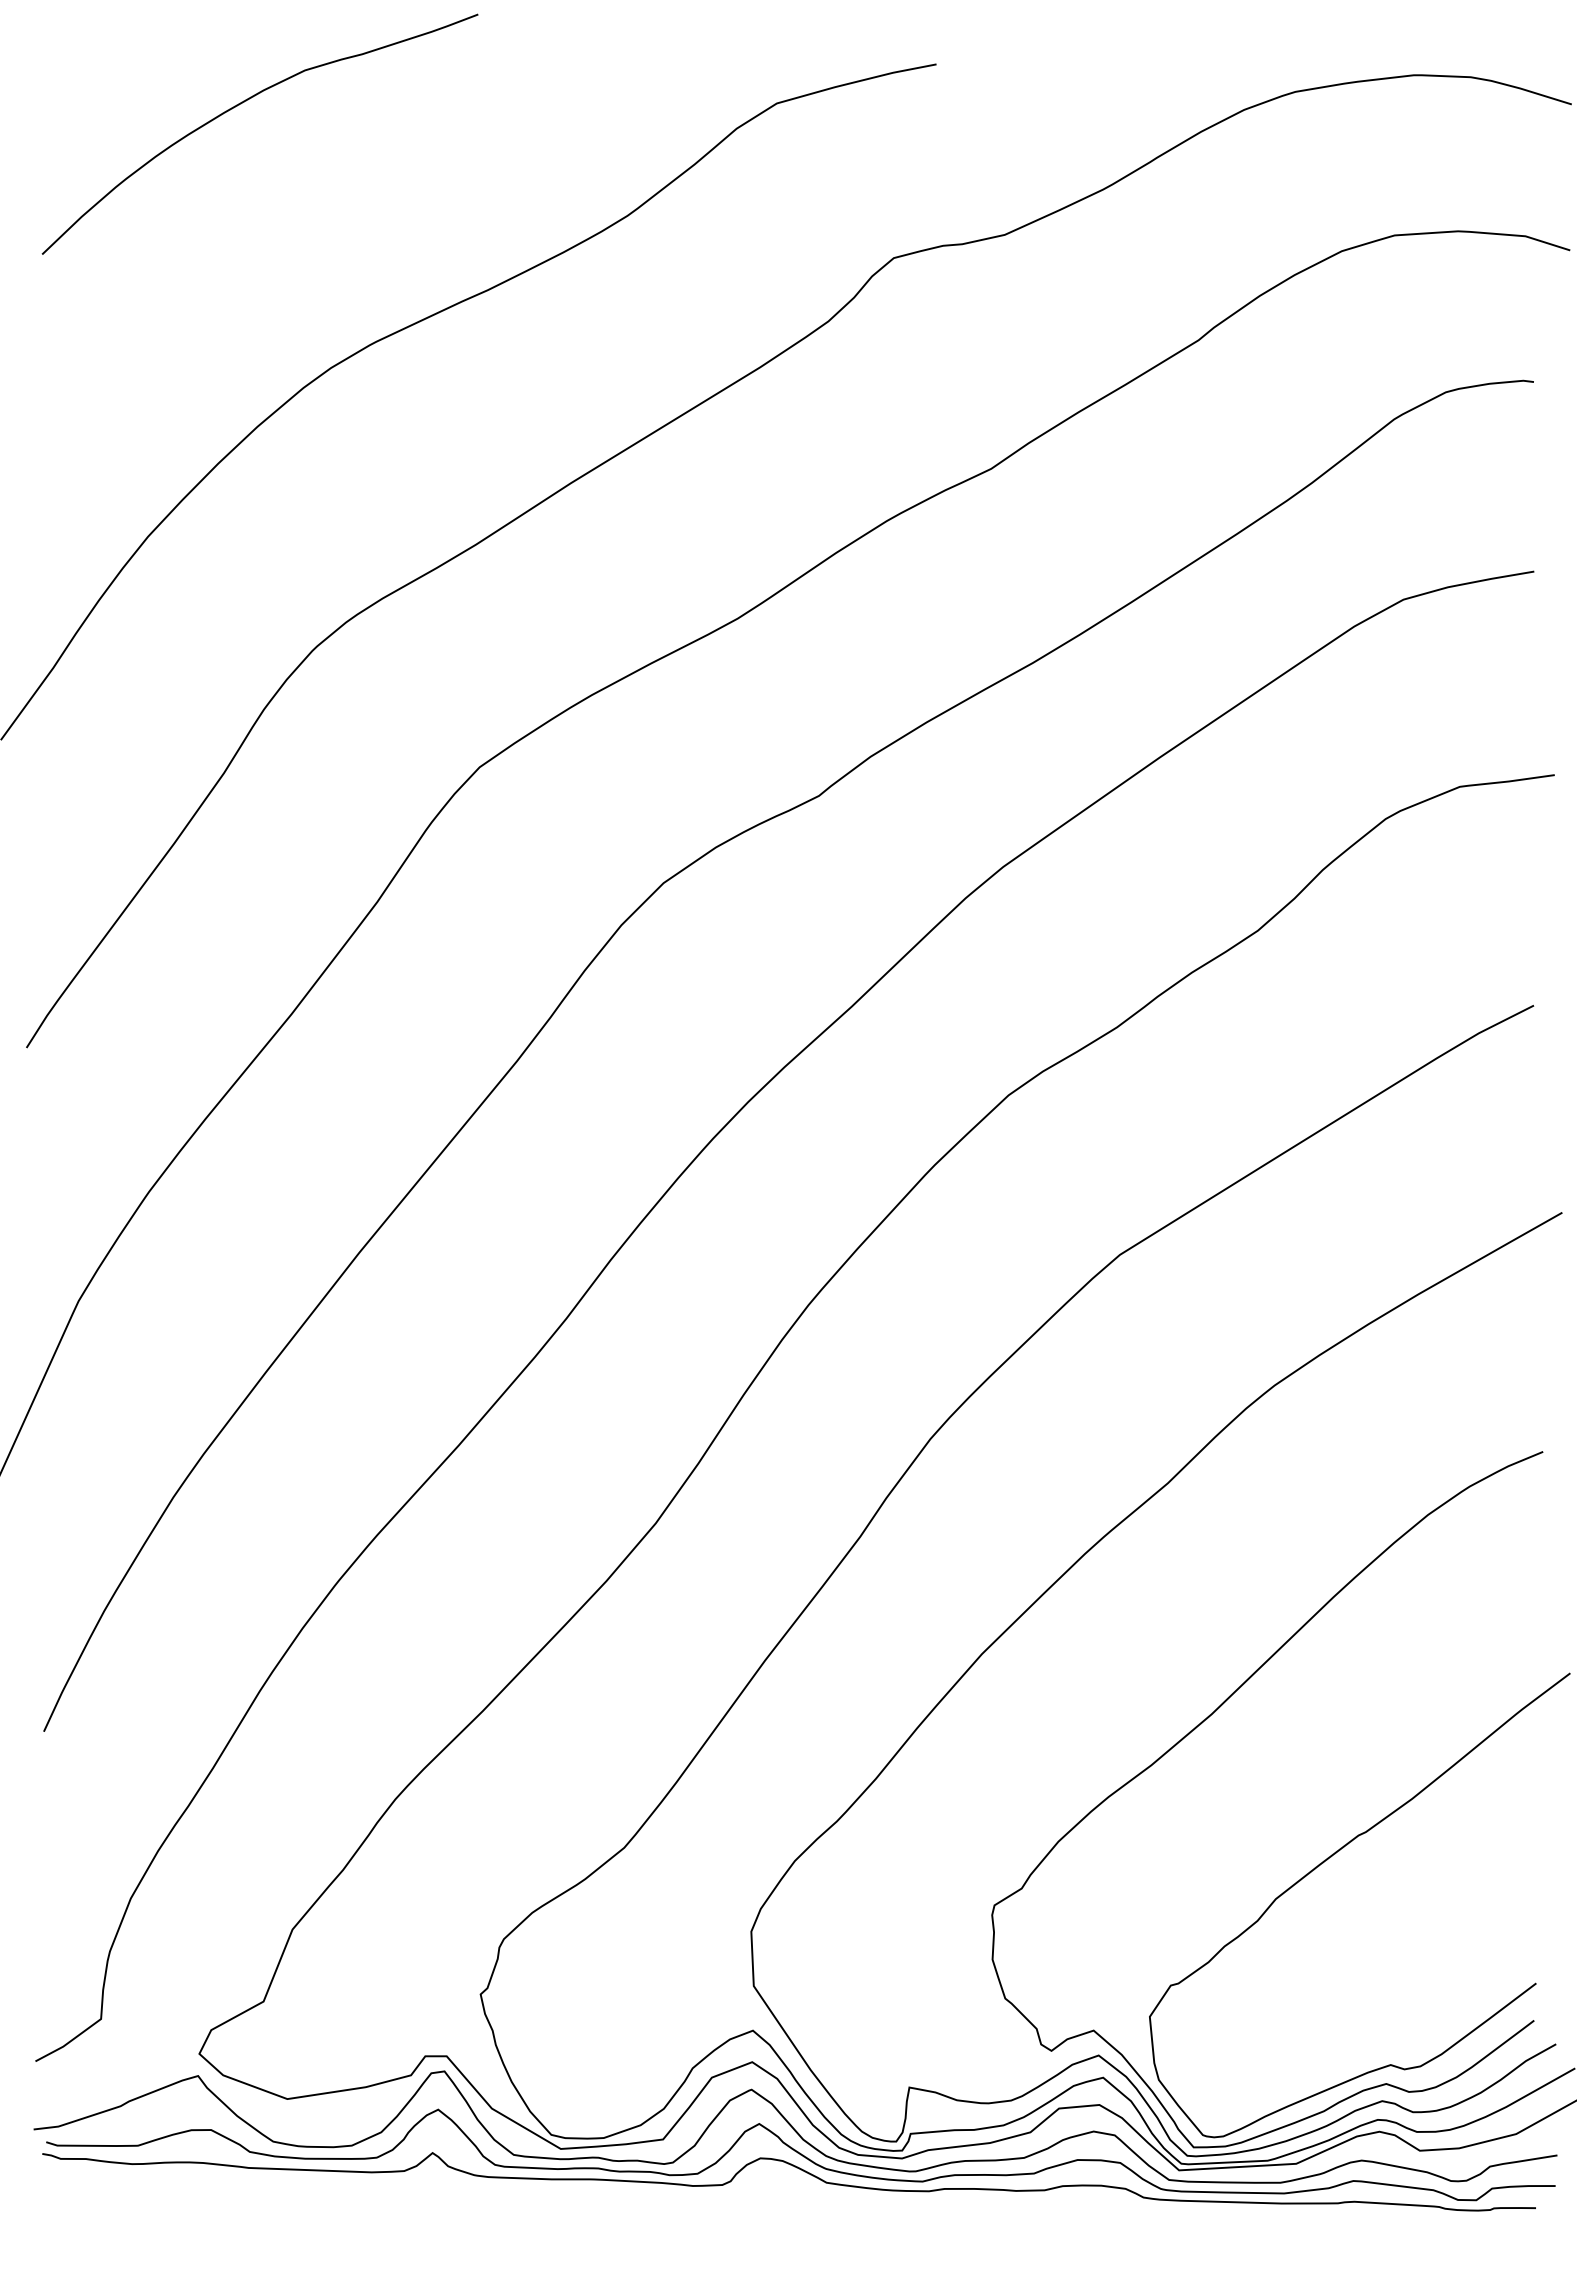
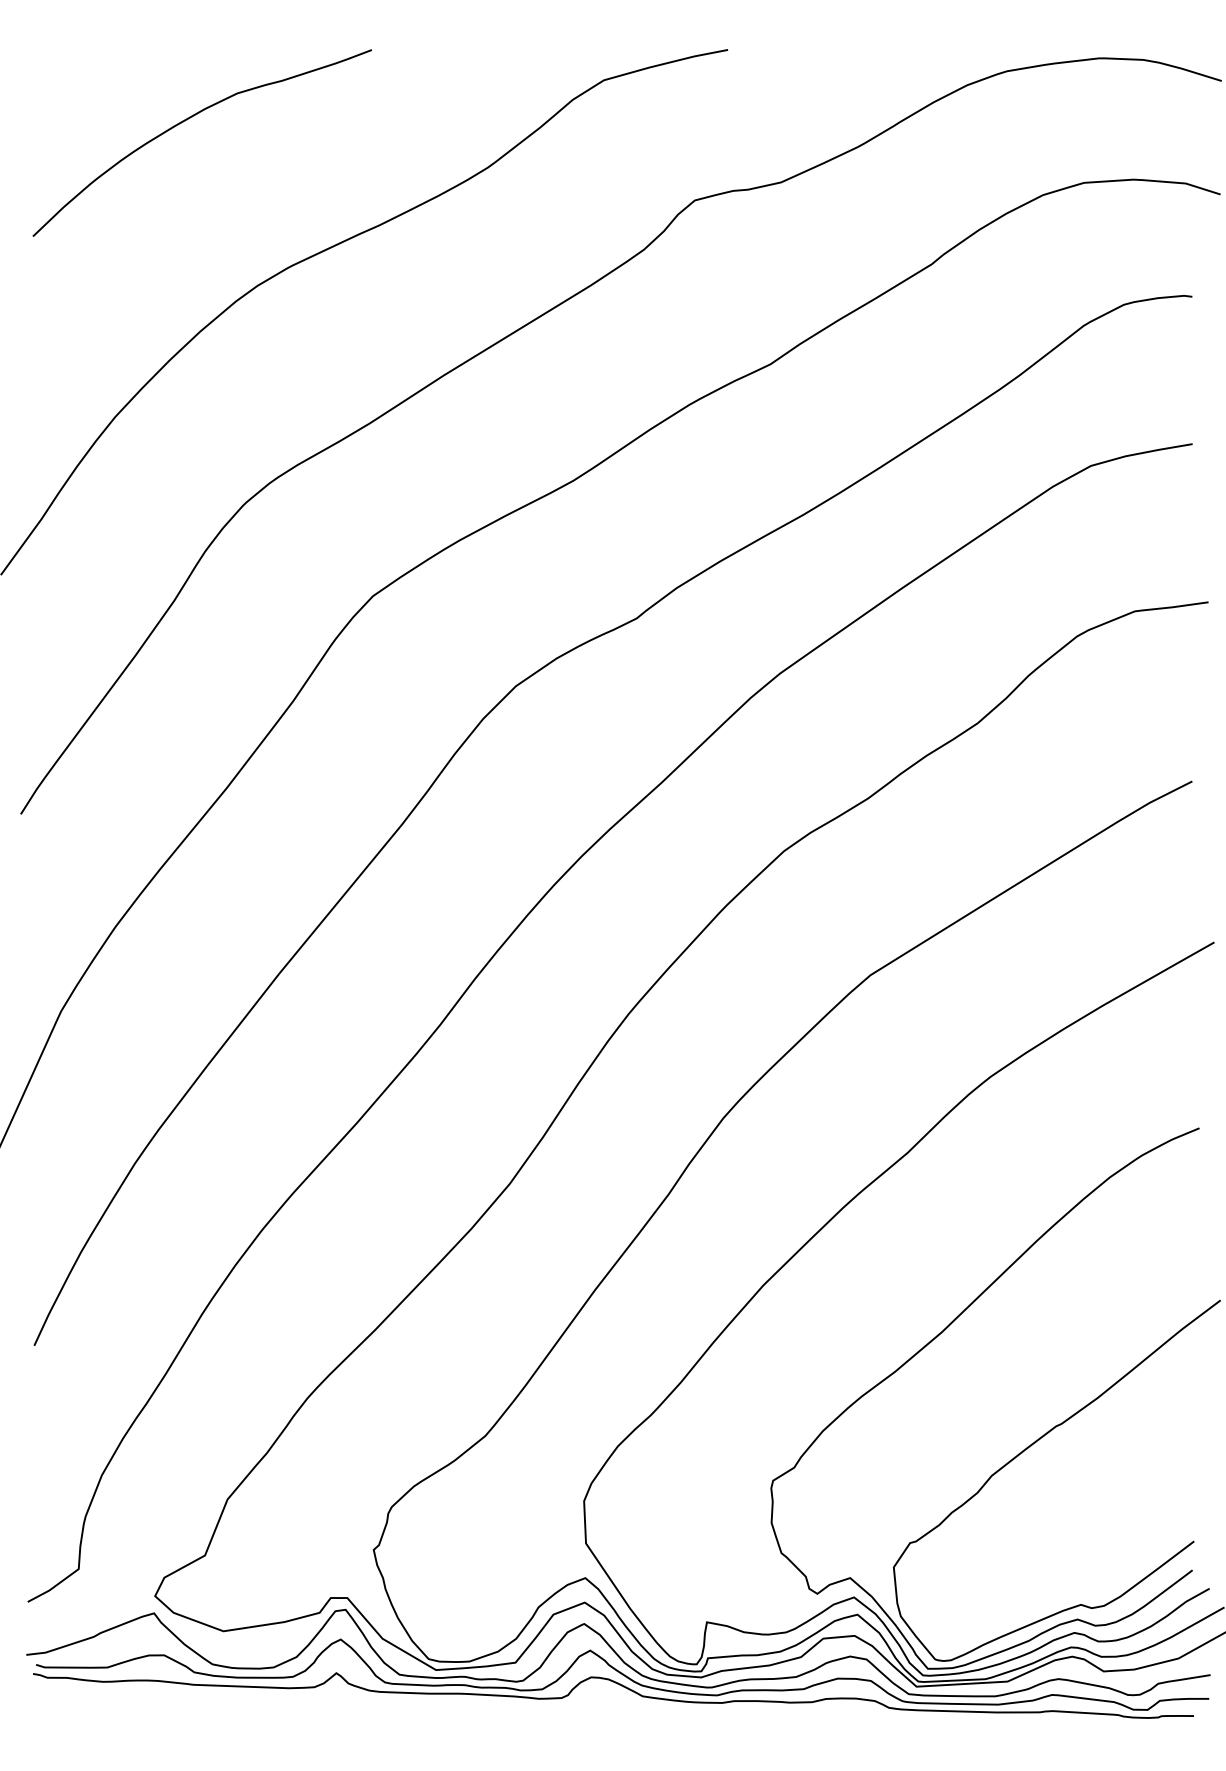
curve: (241, 104) -> (187, 119), moved

